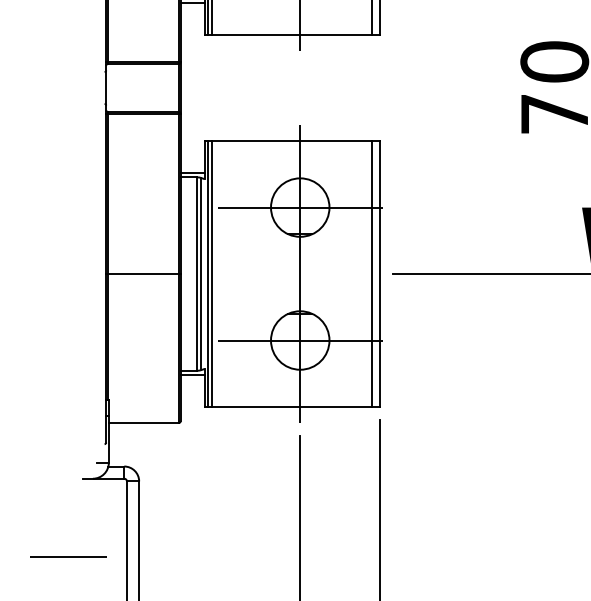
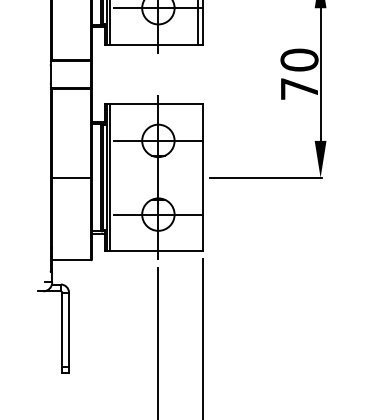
line: (372, 273) -> (198, 177), removed
line: (67, 556) -> (29, 334), removed

